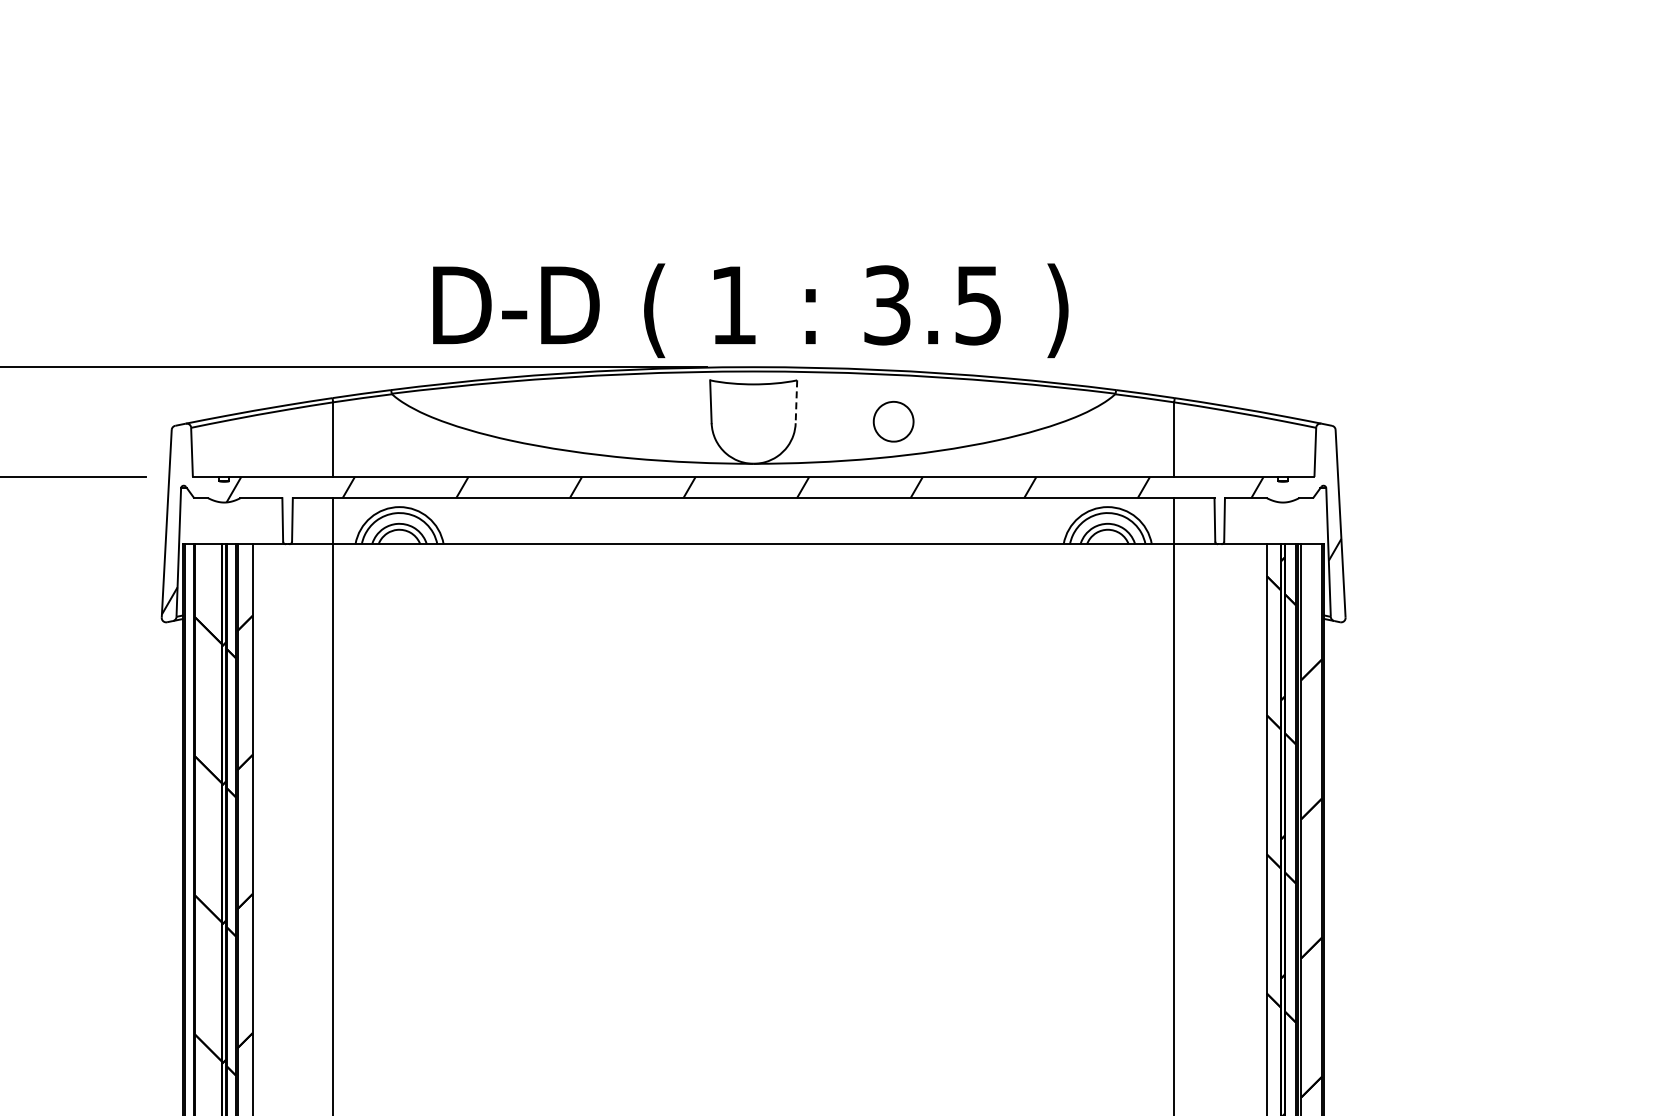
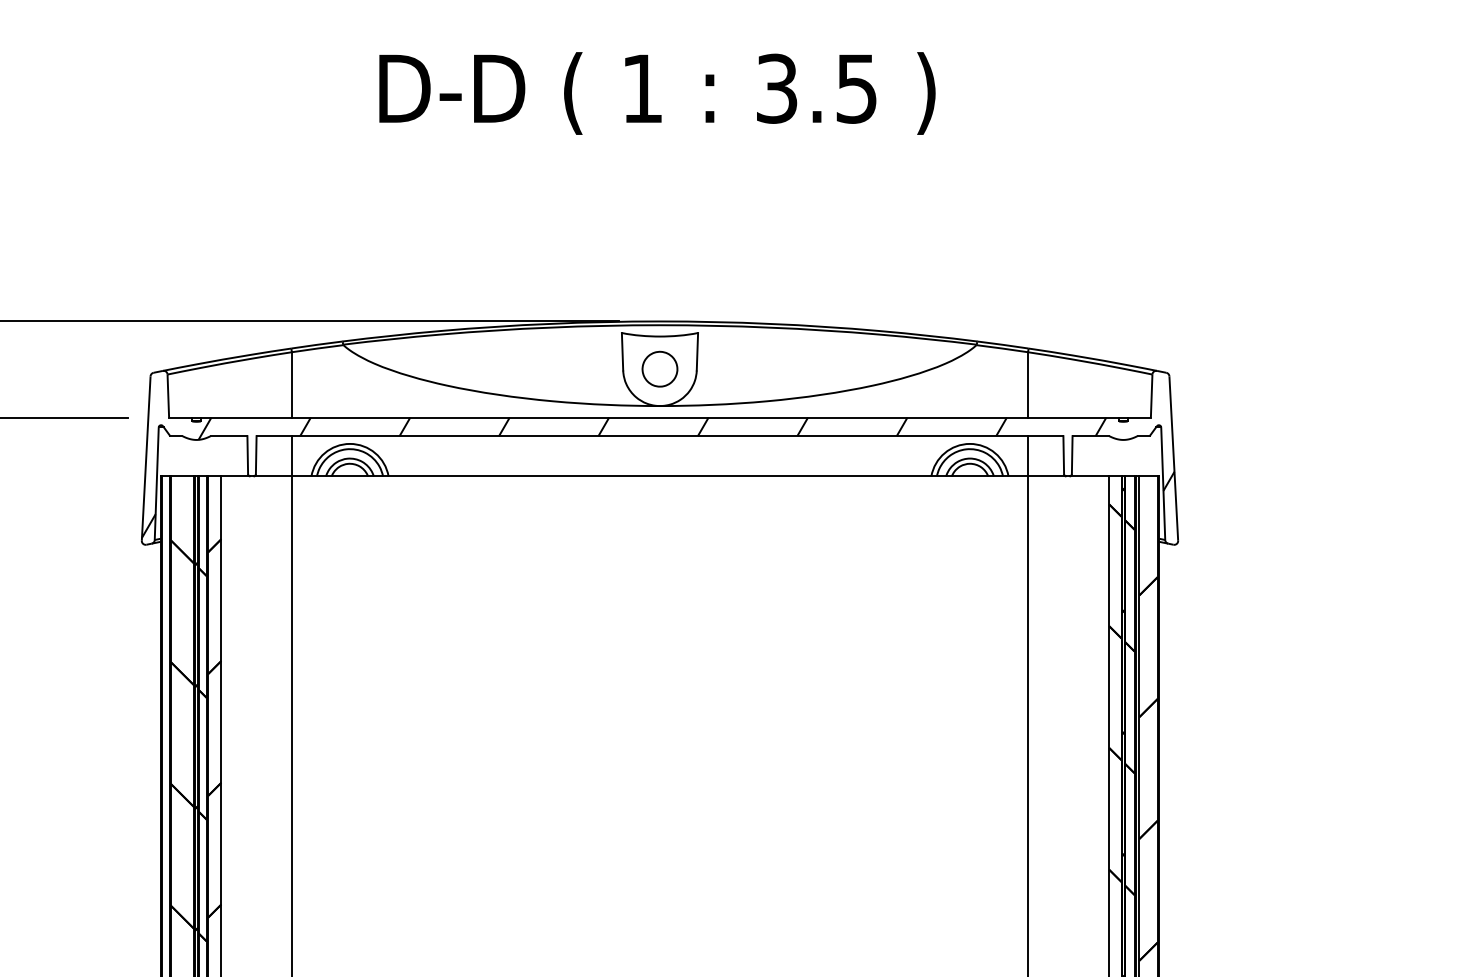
text: (750, 310) -> (657, 93), moved
line: (796, 402) -> (697, 352), dashed -> solid
part: (893, 421) -> (659, 369), moved

